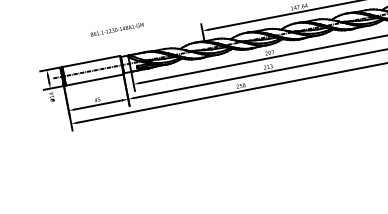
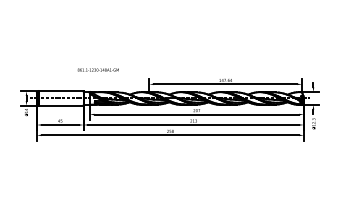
text: (116, 29) -> (97, 69), moved

